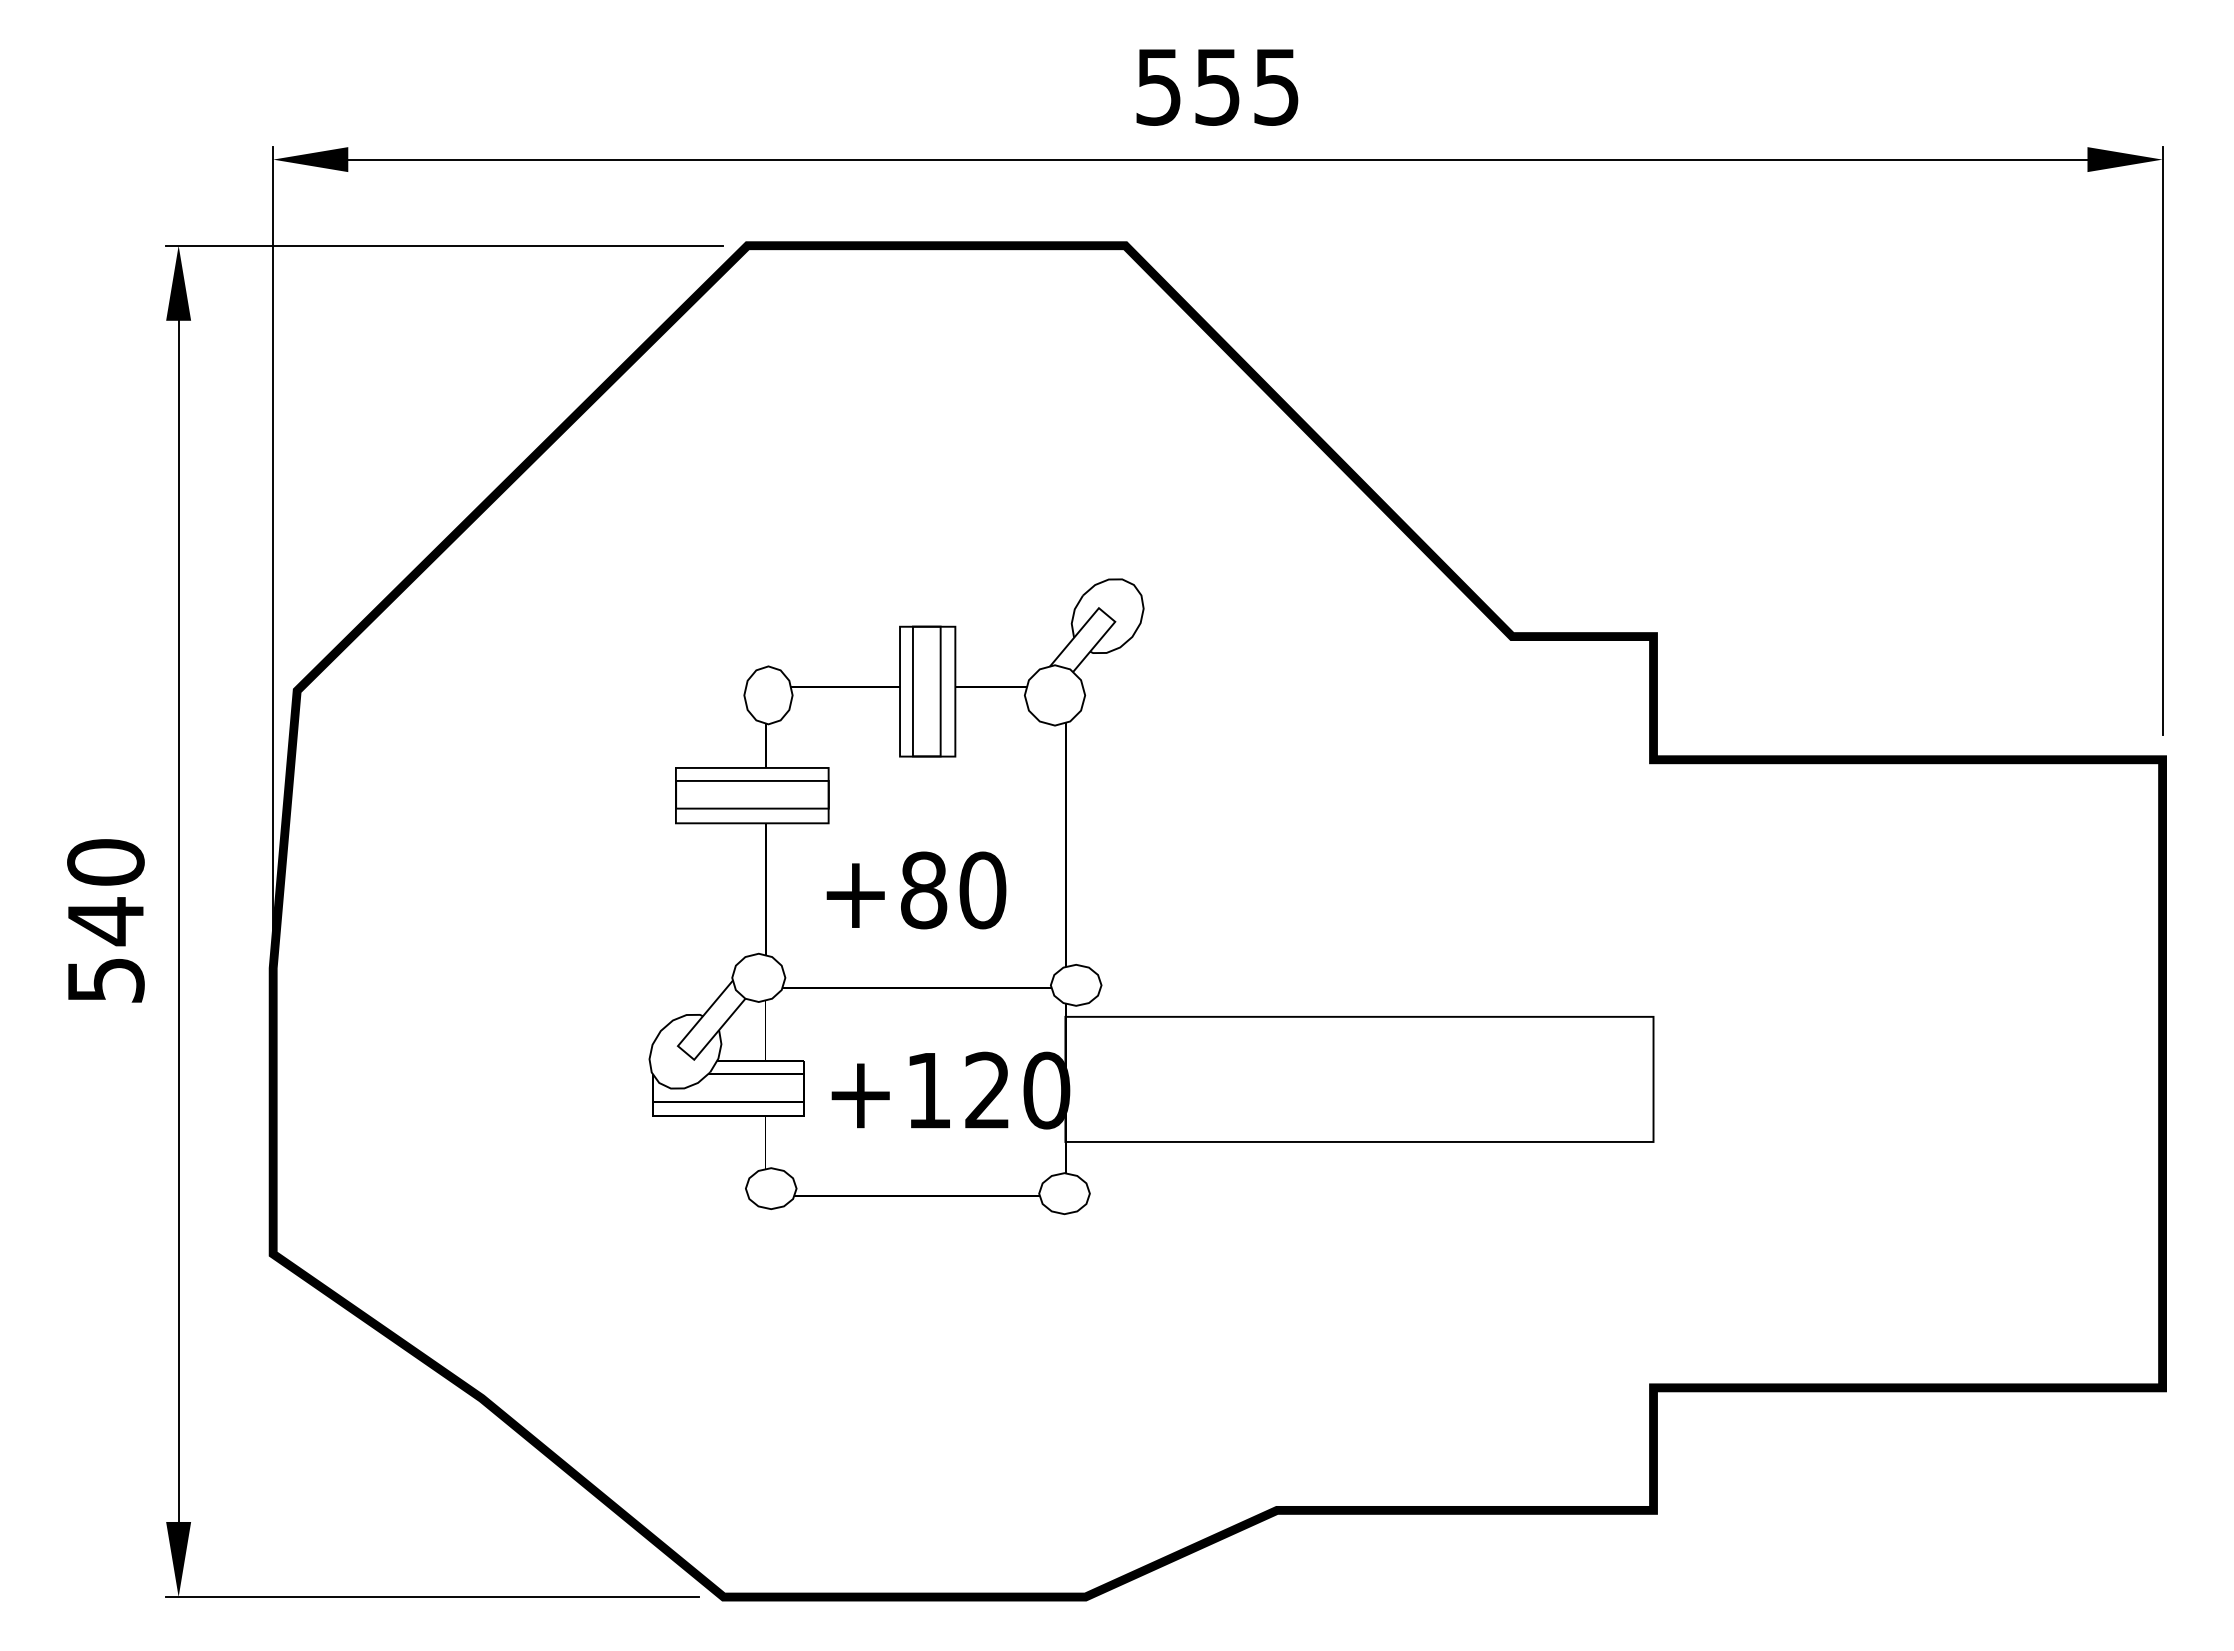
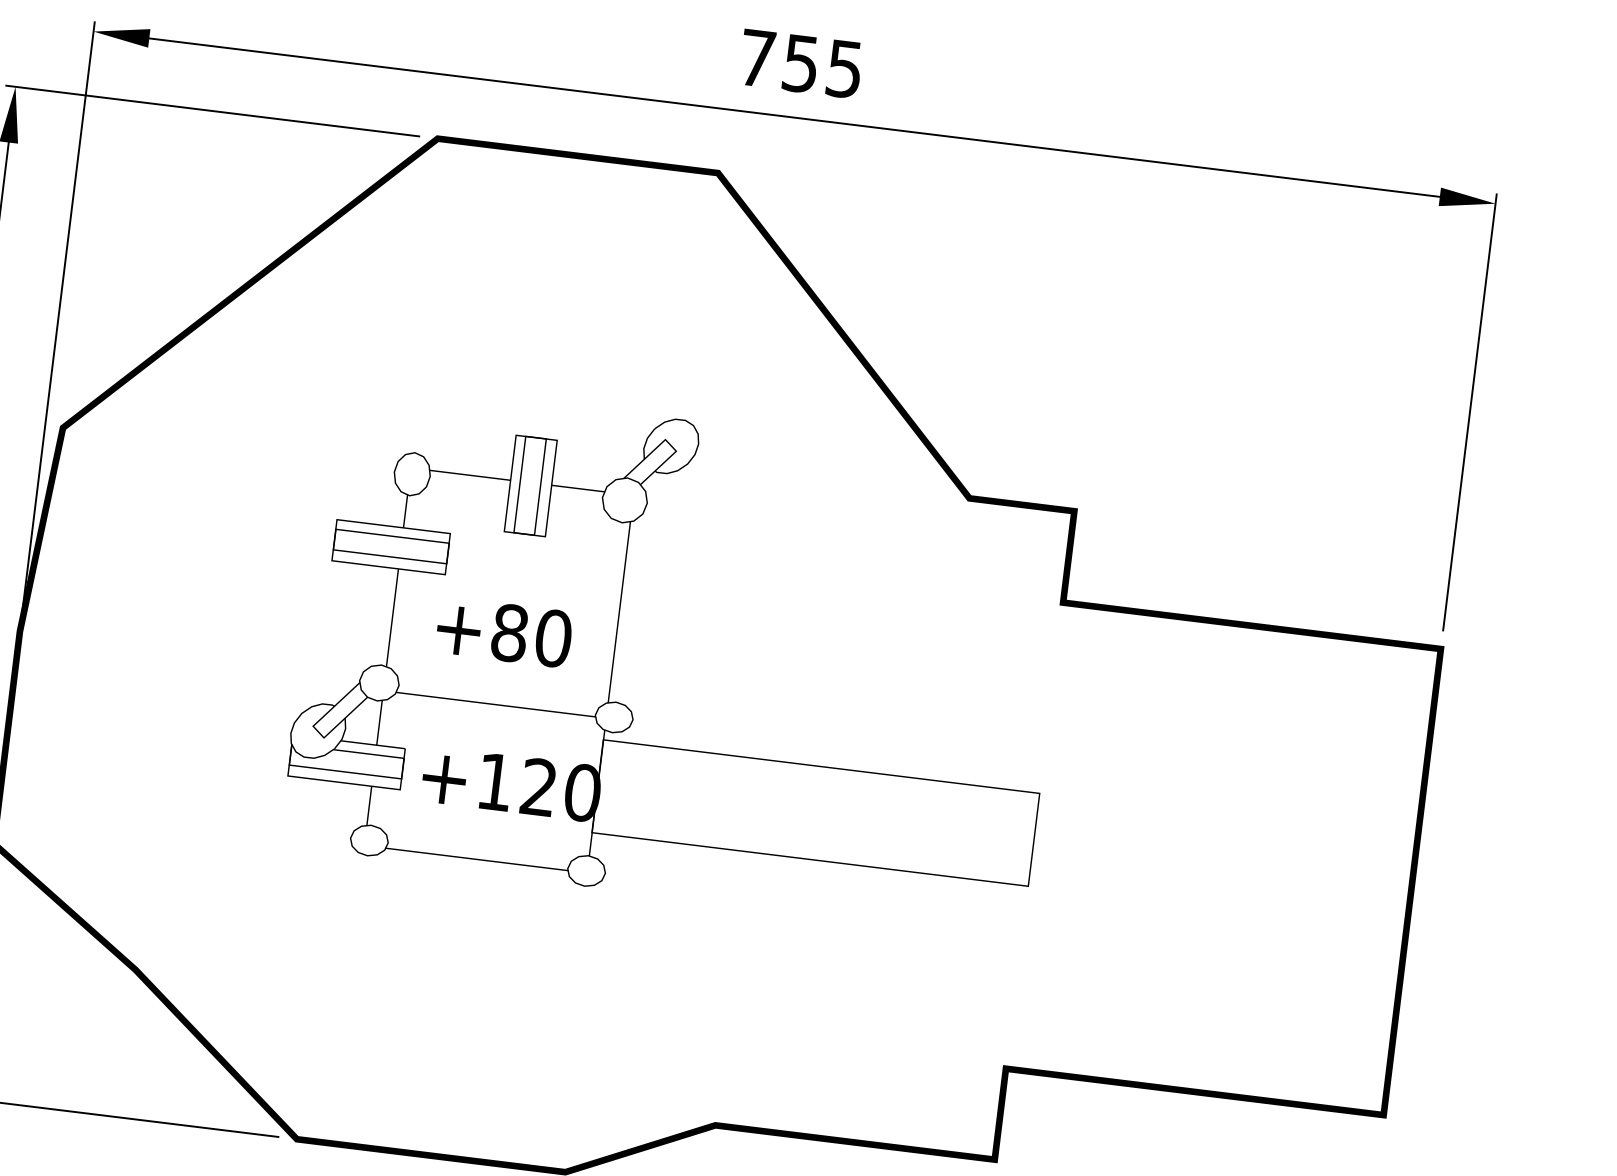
text: (1158, 87) -> (757, 58), 555 -> 755

